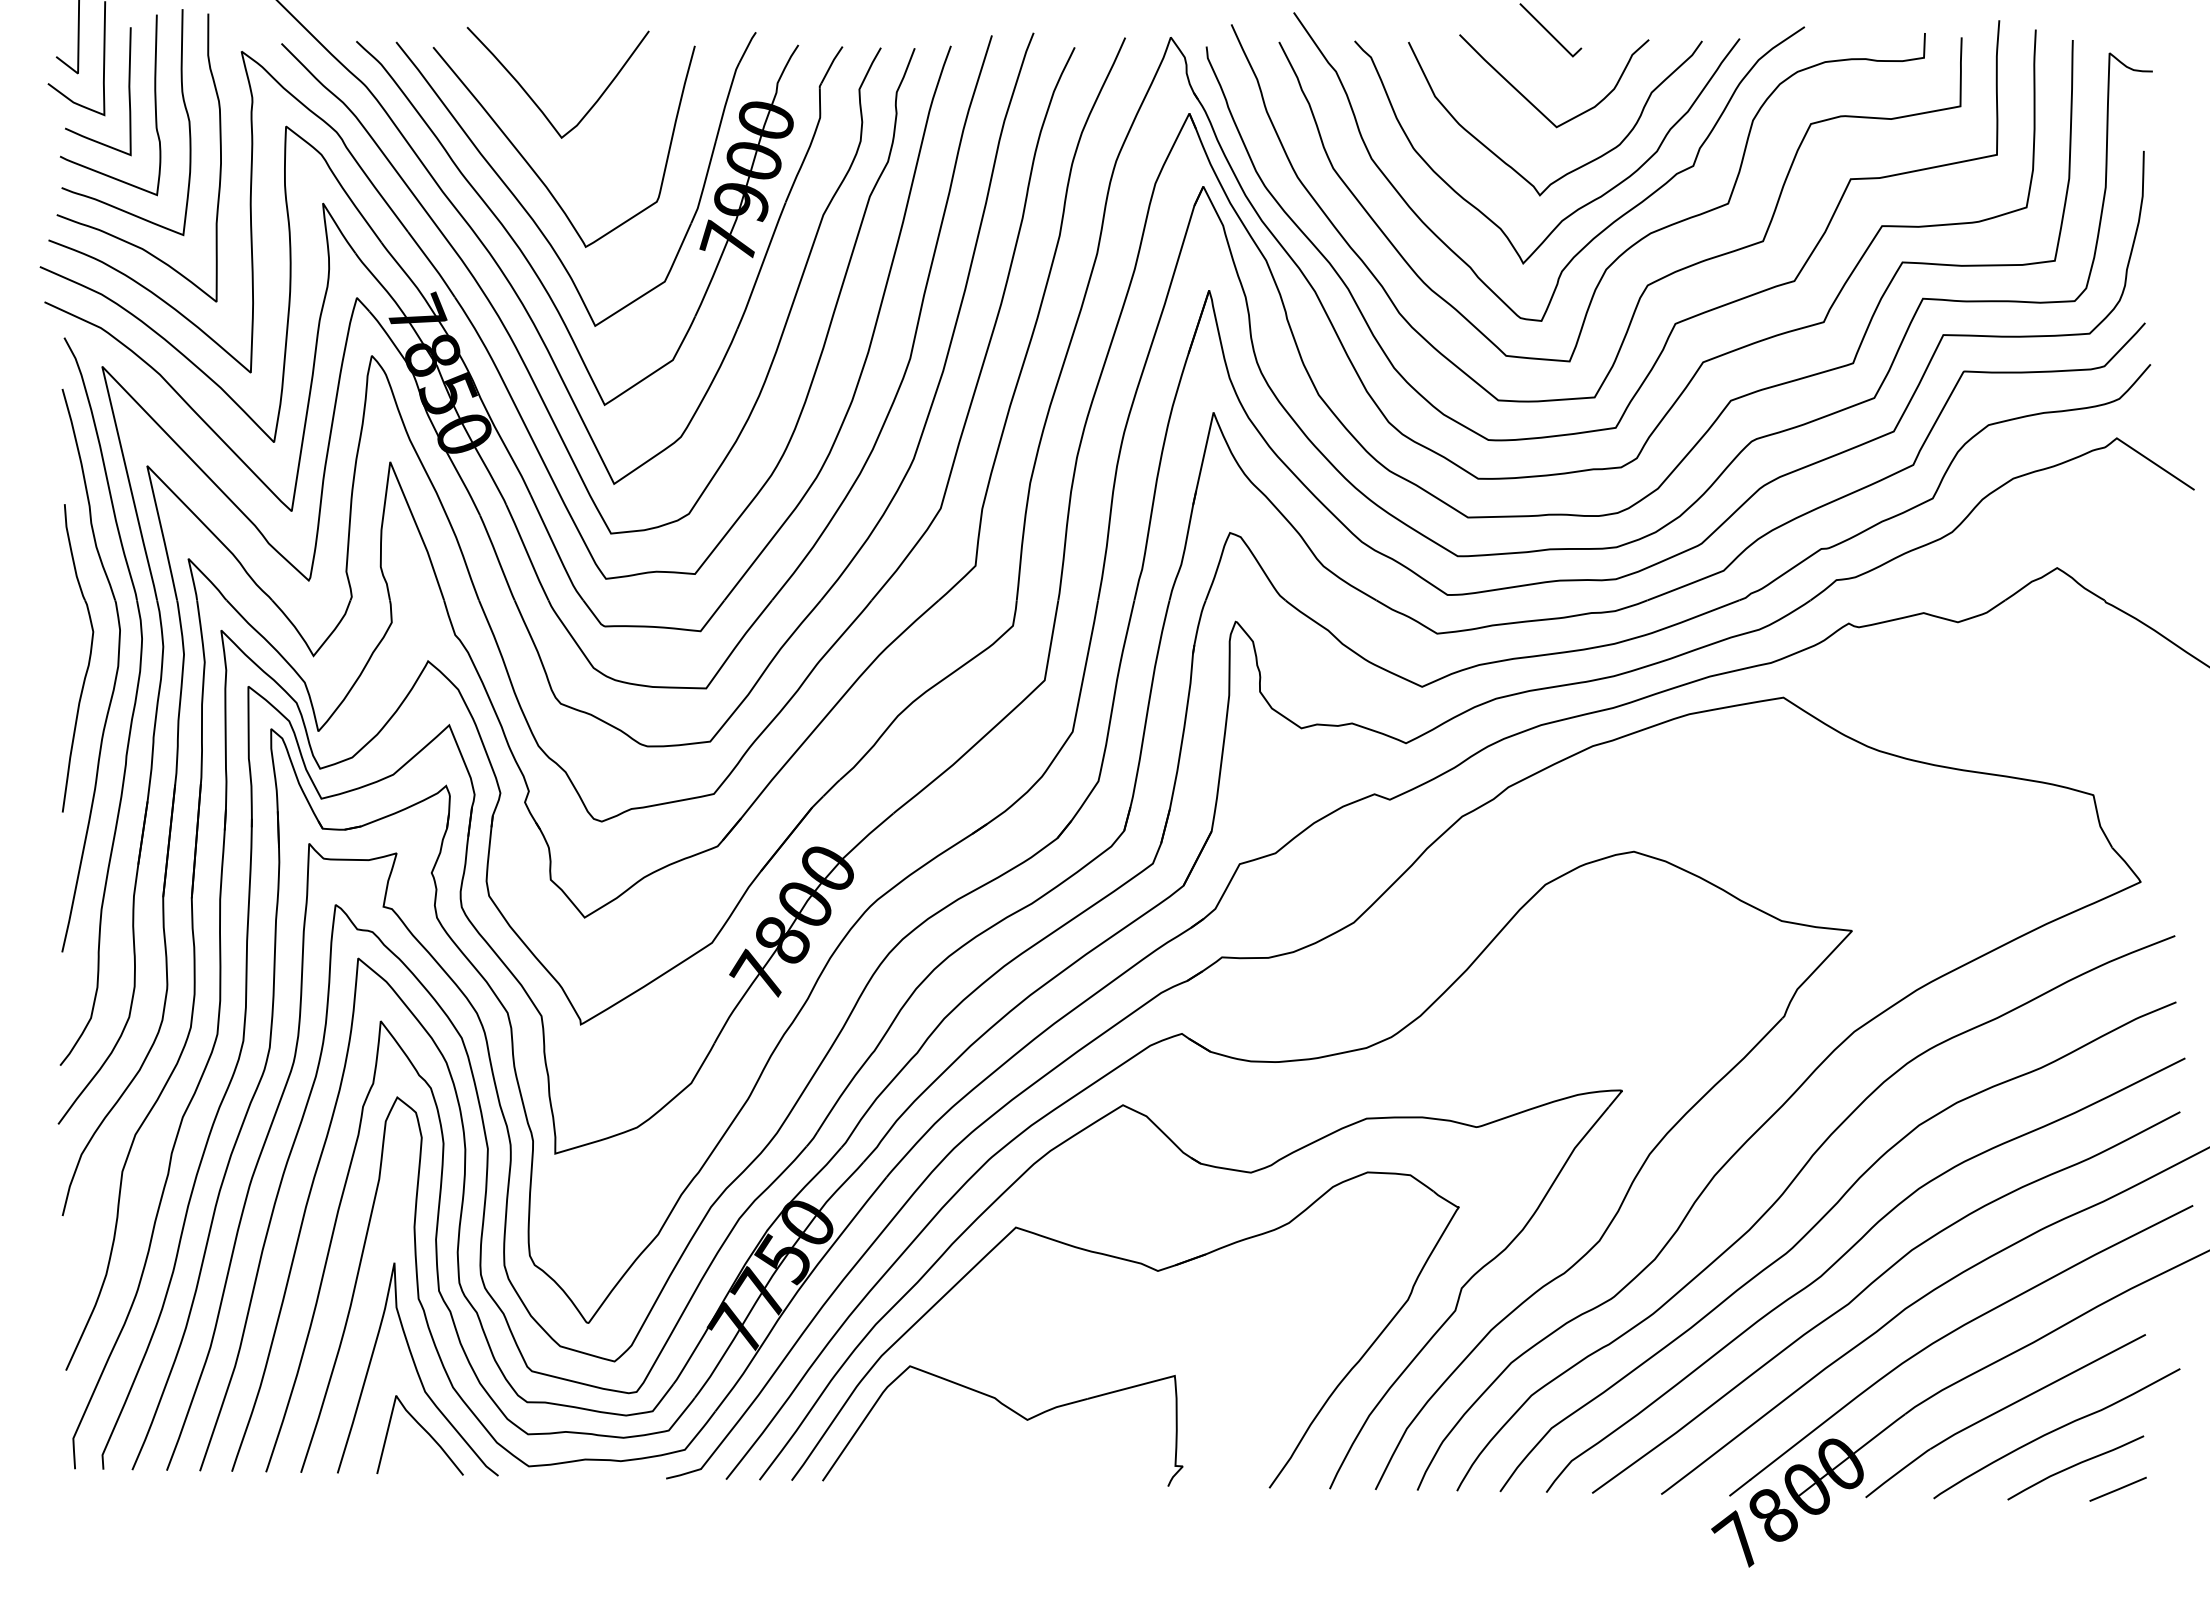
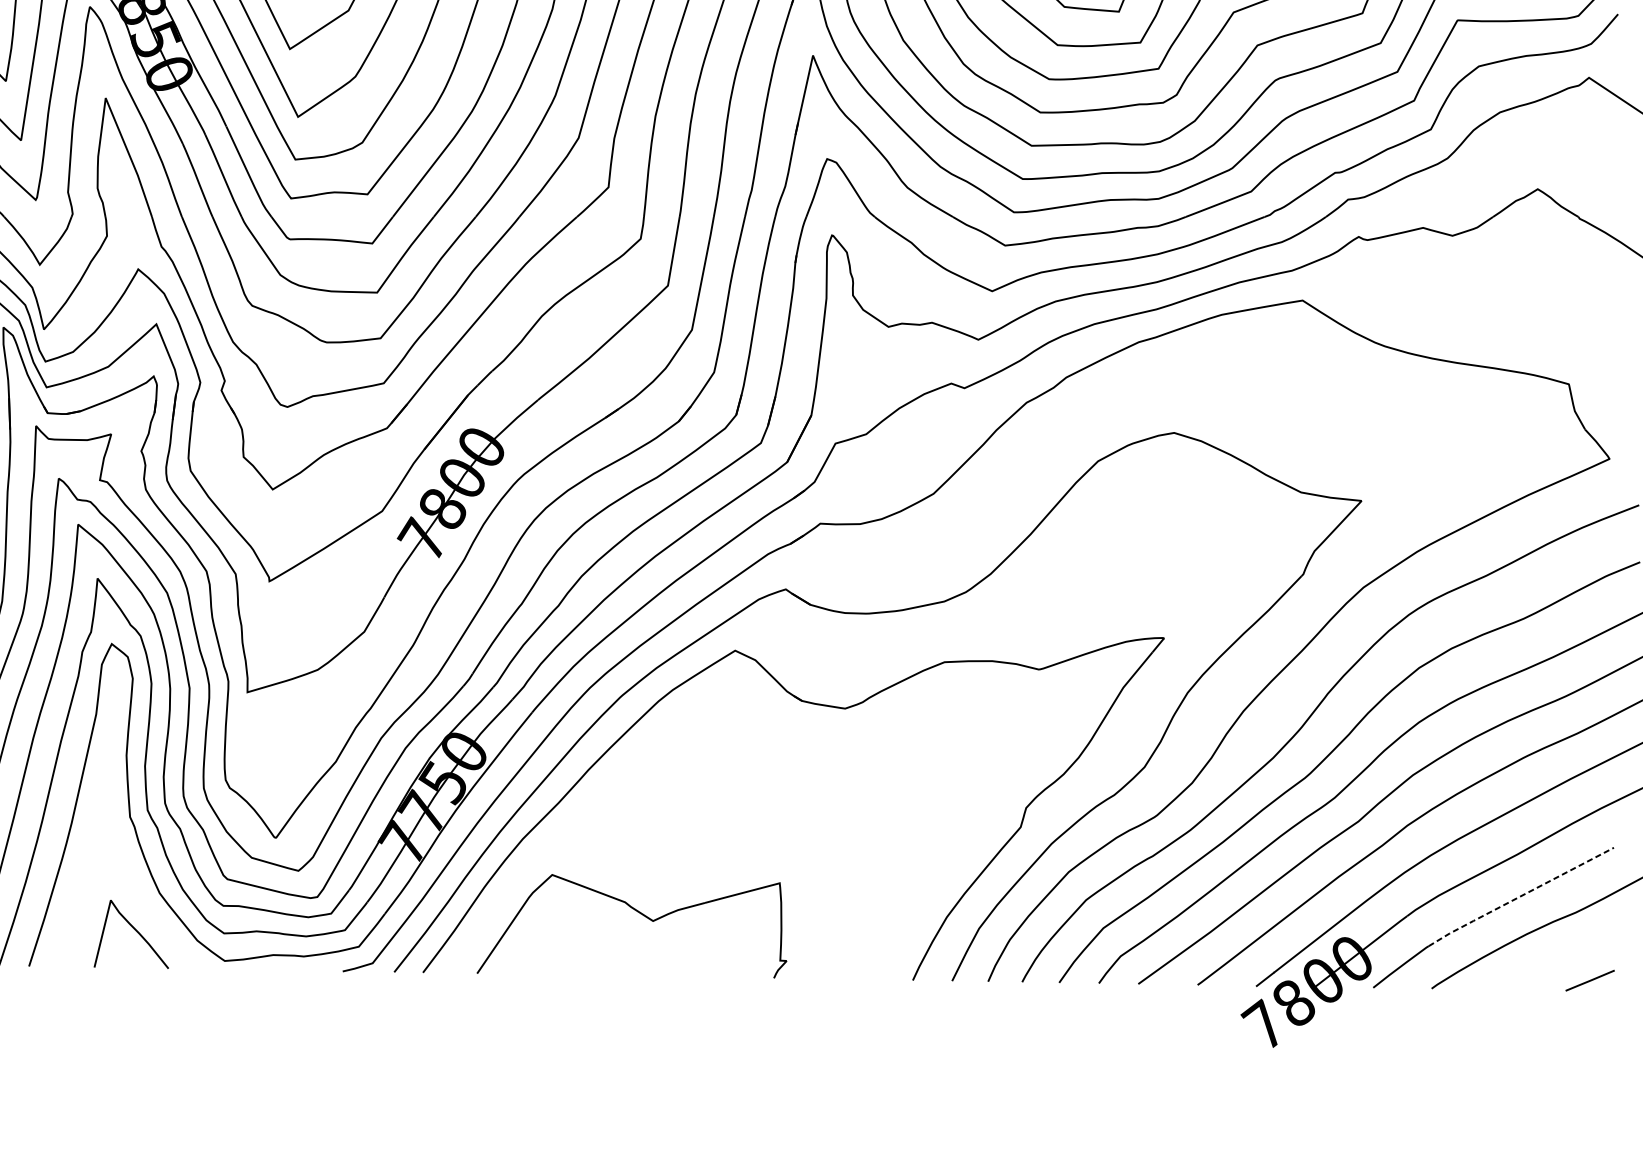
part: (1151, 1269) -> (759, 791), removed
curve: (417, 1369) -> (129, 877), removed
line: (2036, 1391) -> (1520, 896), solid -> dashed
curve: (2075, 1466) -> (1553, 961), removed

